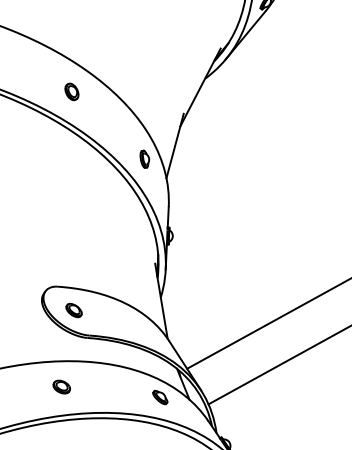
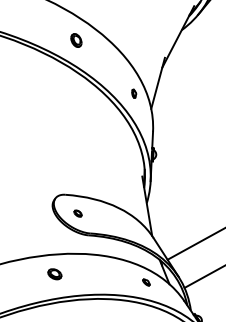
part: (144, 158) -> (133, 93), size x0.6
part: (73, 310) -> (77, 213), size x0.6
part: (61, 386) -> (54, 273), moved
part: (160, 397) -> (146, 282), size x0.6

